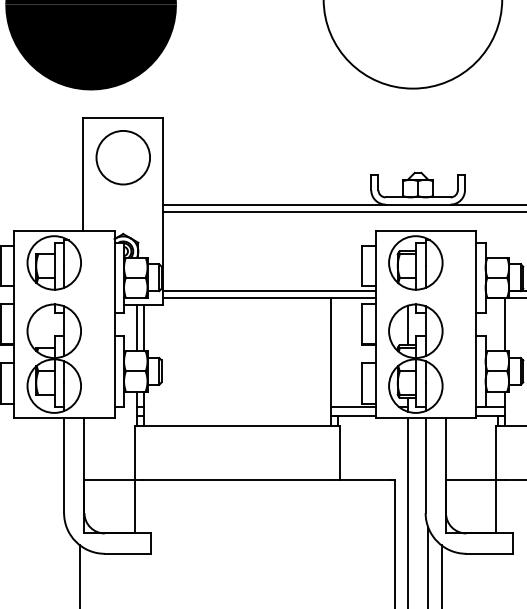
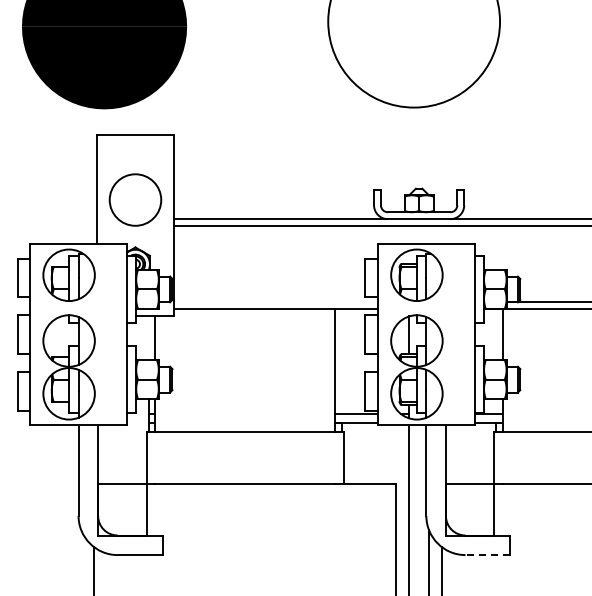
circle: (123, 157) -> (135, 199), moved
line: (269, 291) -> (276, 302), removed
line: (136, 327) -> (148, 337), removed
line: (489, 554) -> (487, 555), solid -> dashed

